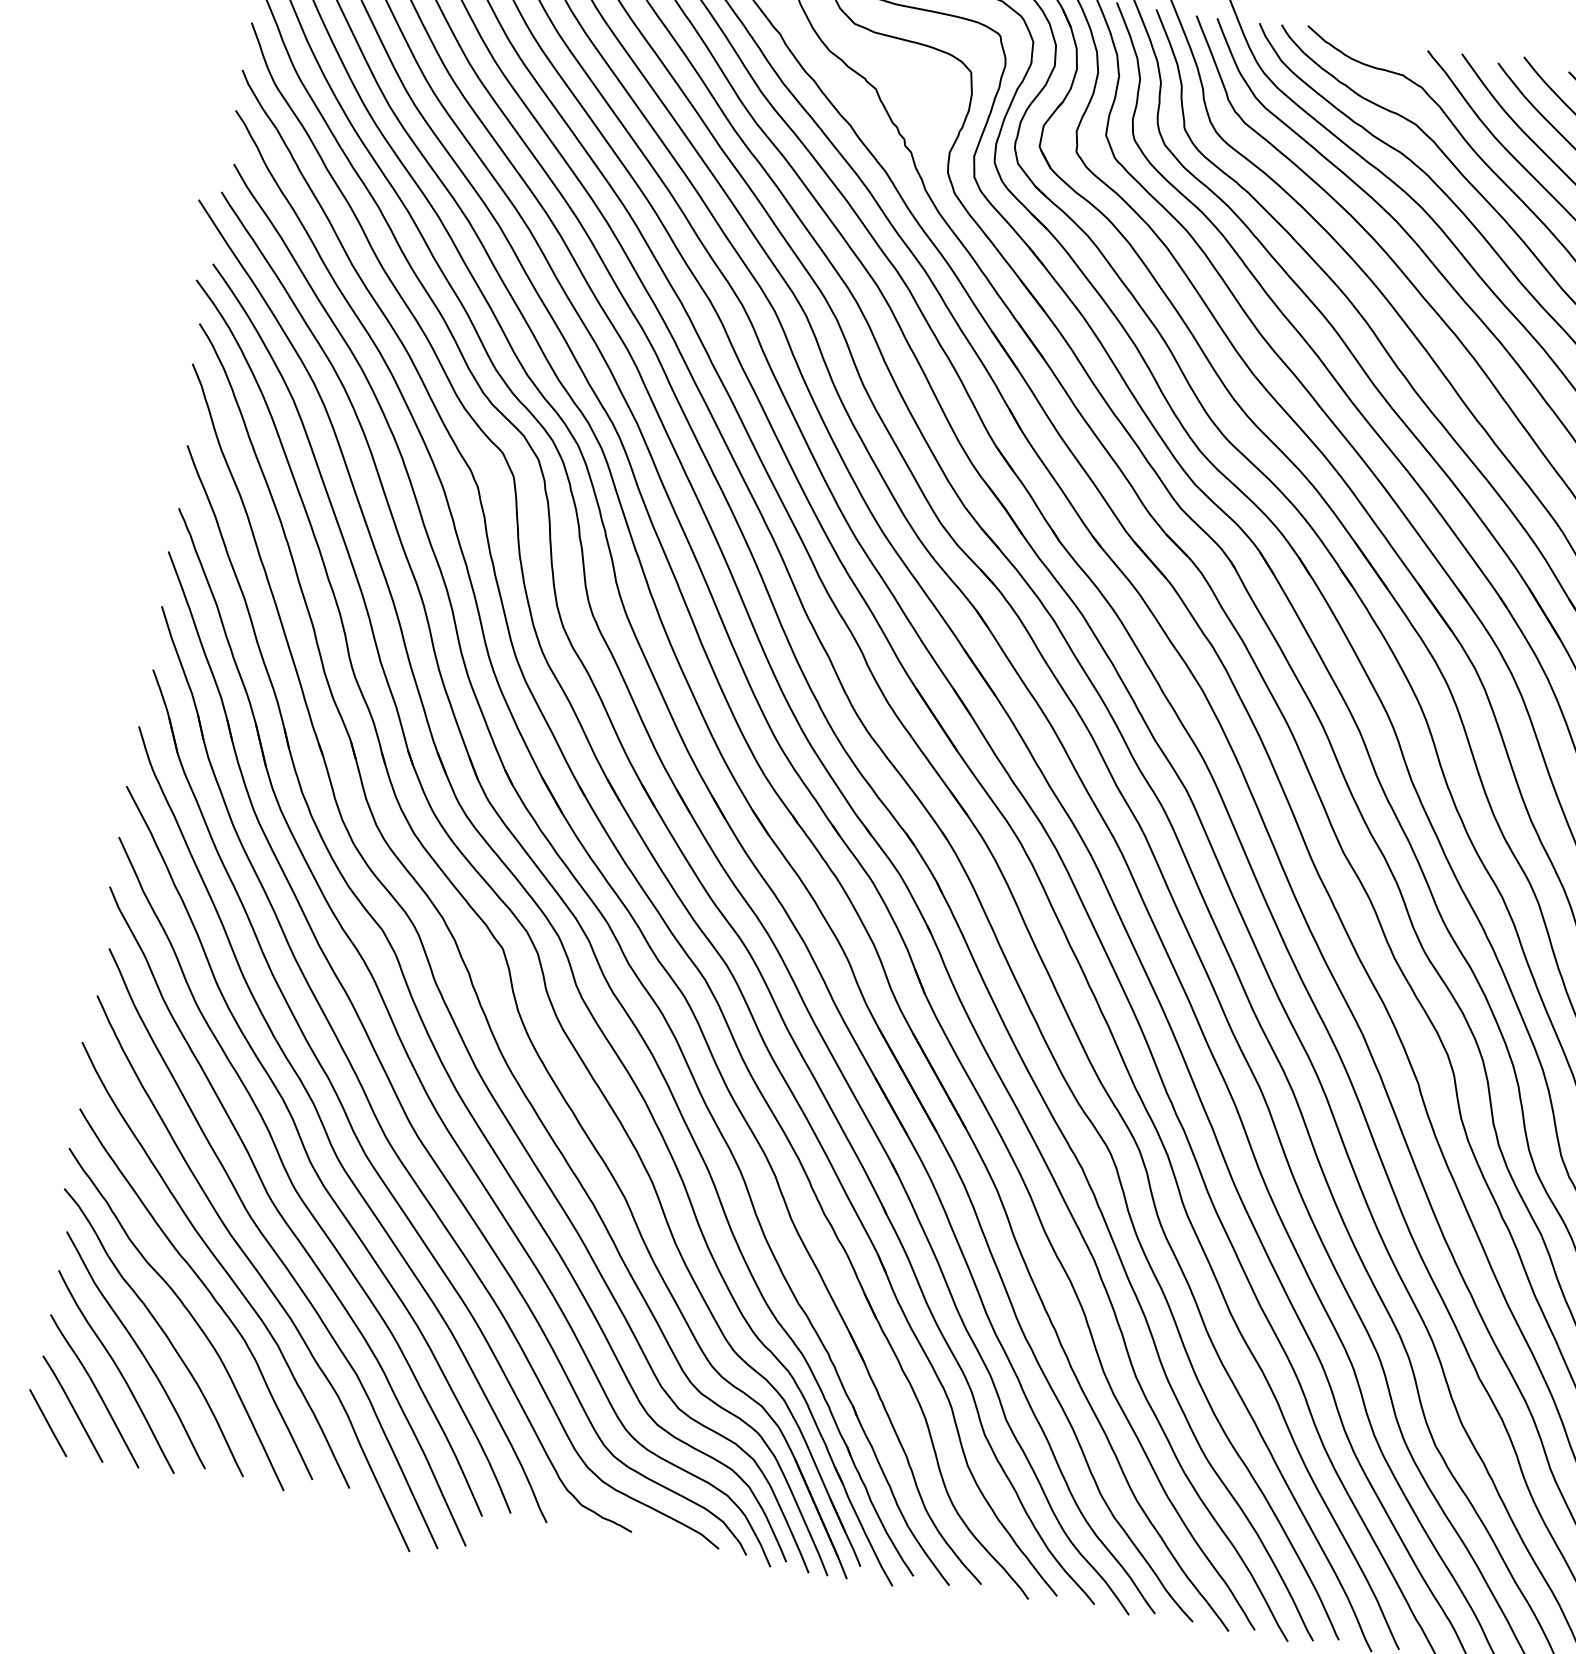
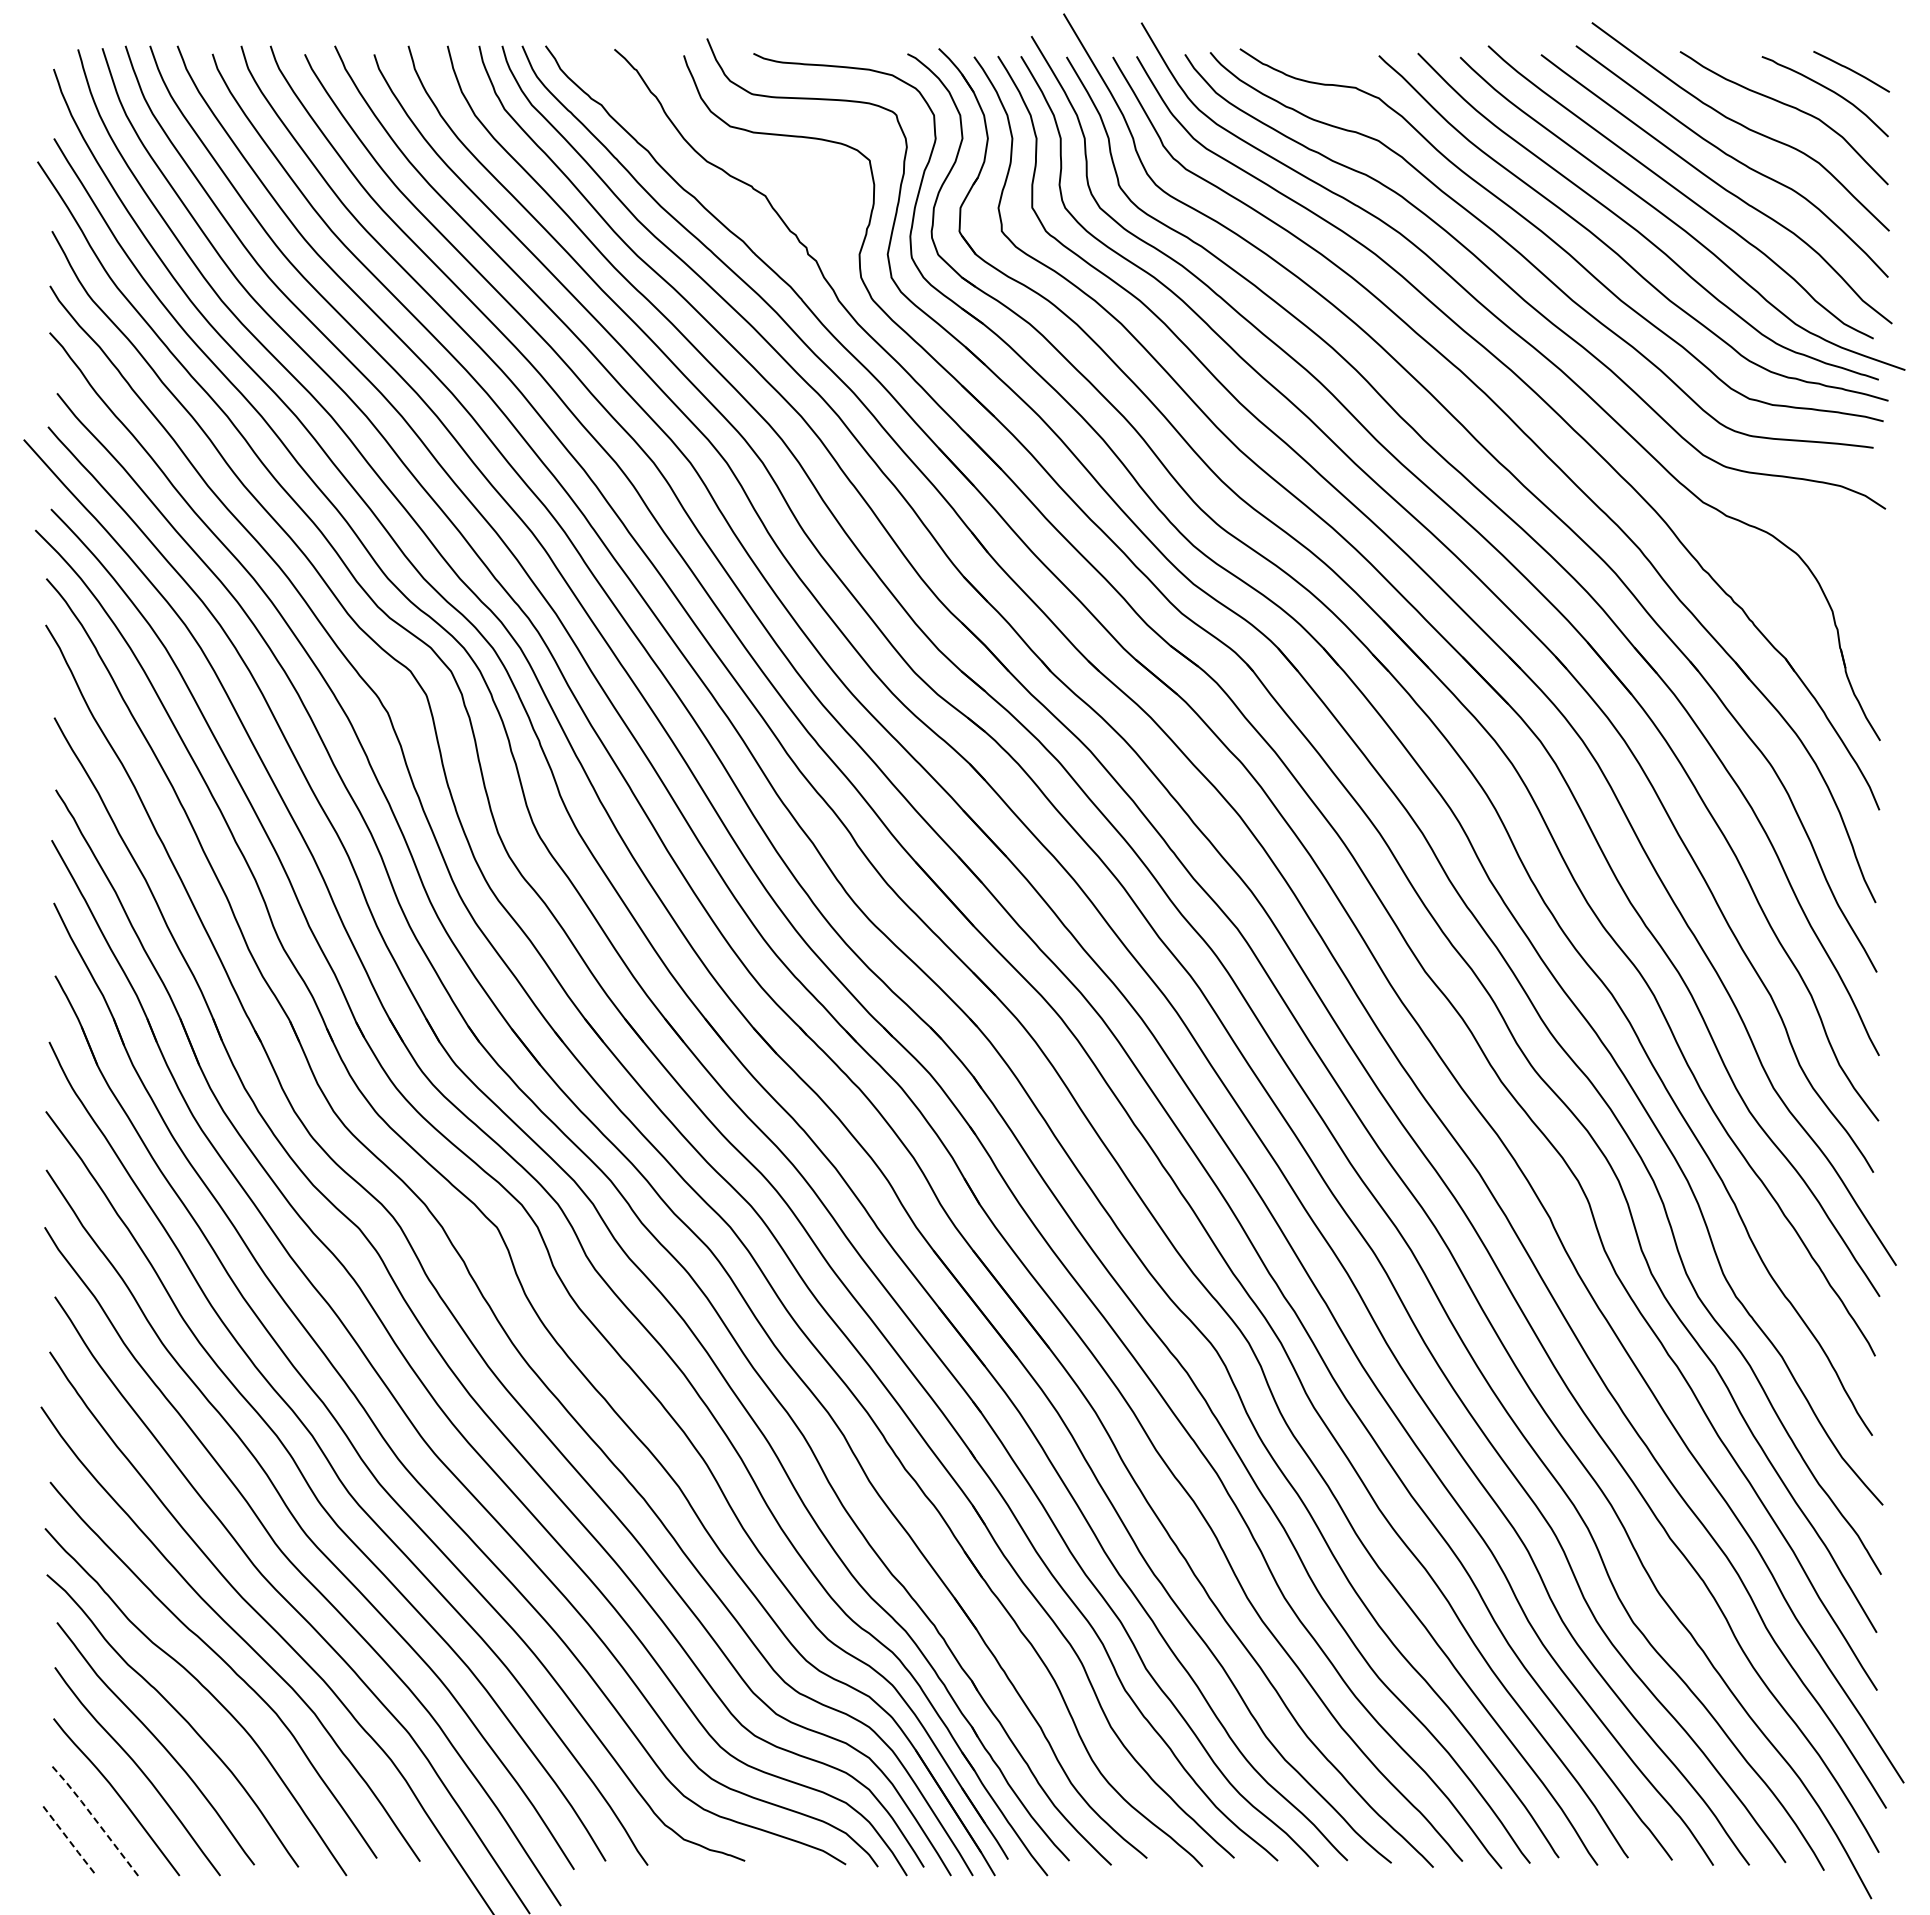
line: (72, 1407) -> (94, 1819), solid -> dashed
line: (48, 1423) -> (70, 1841), solid -> dashed

